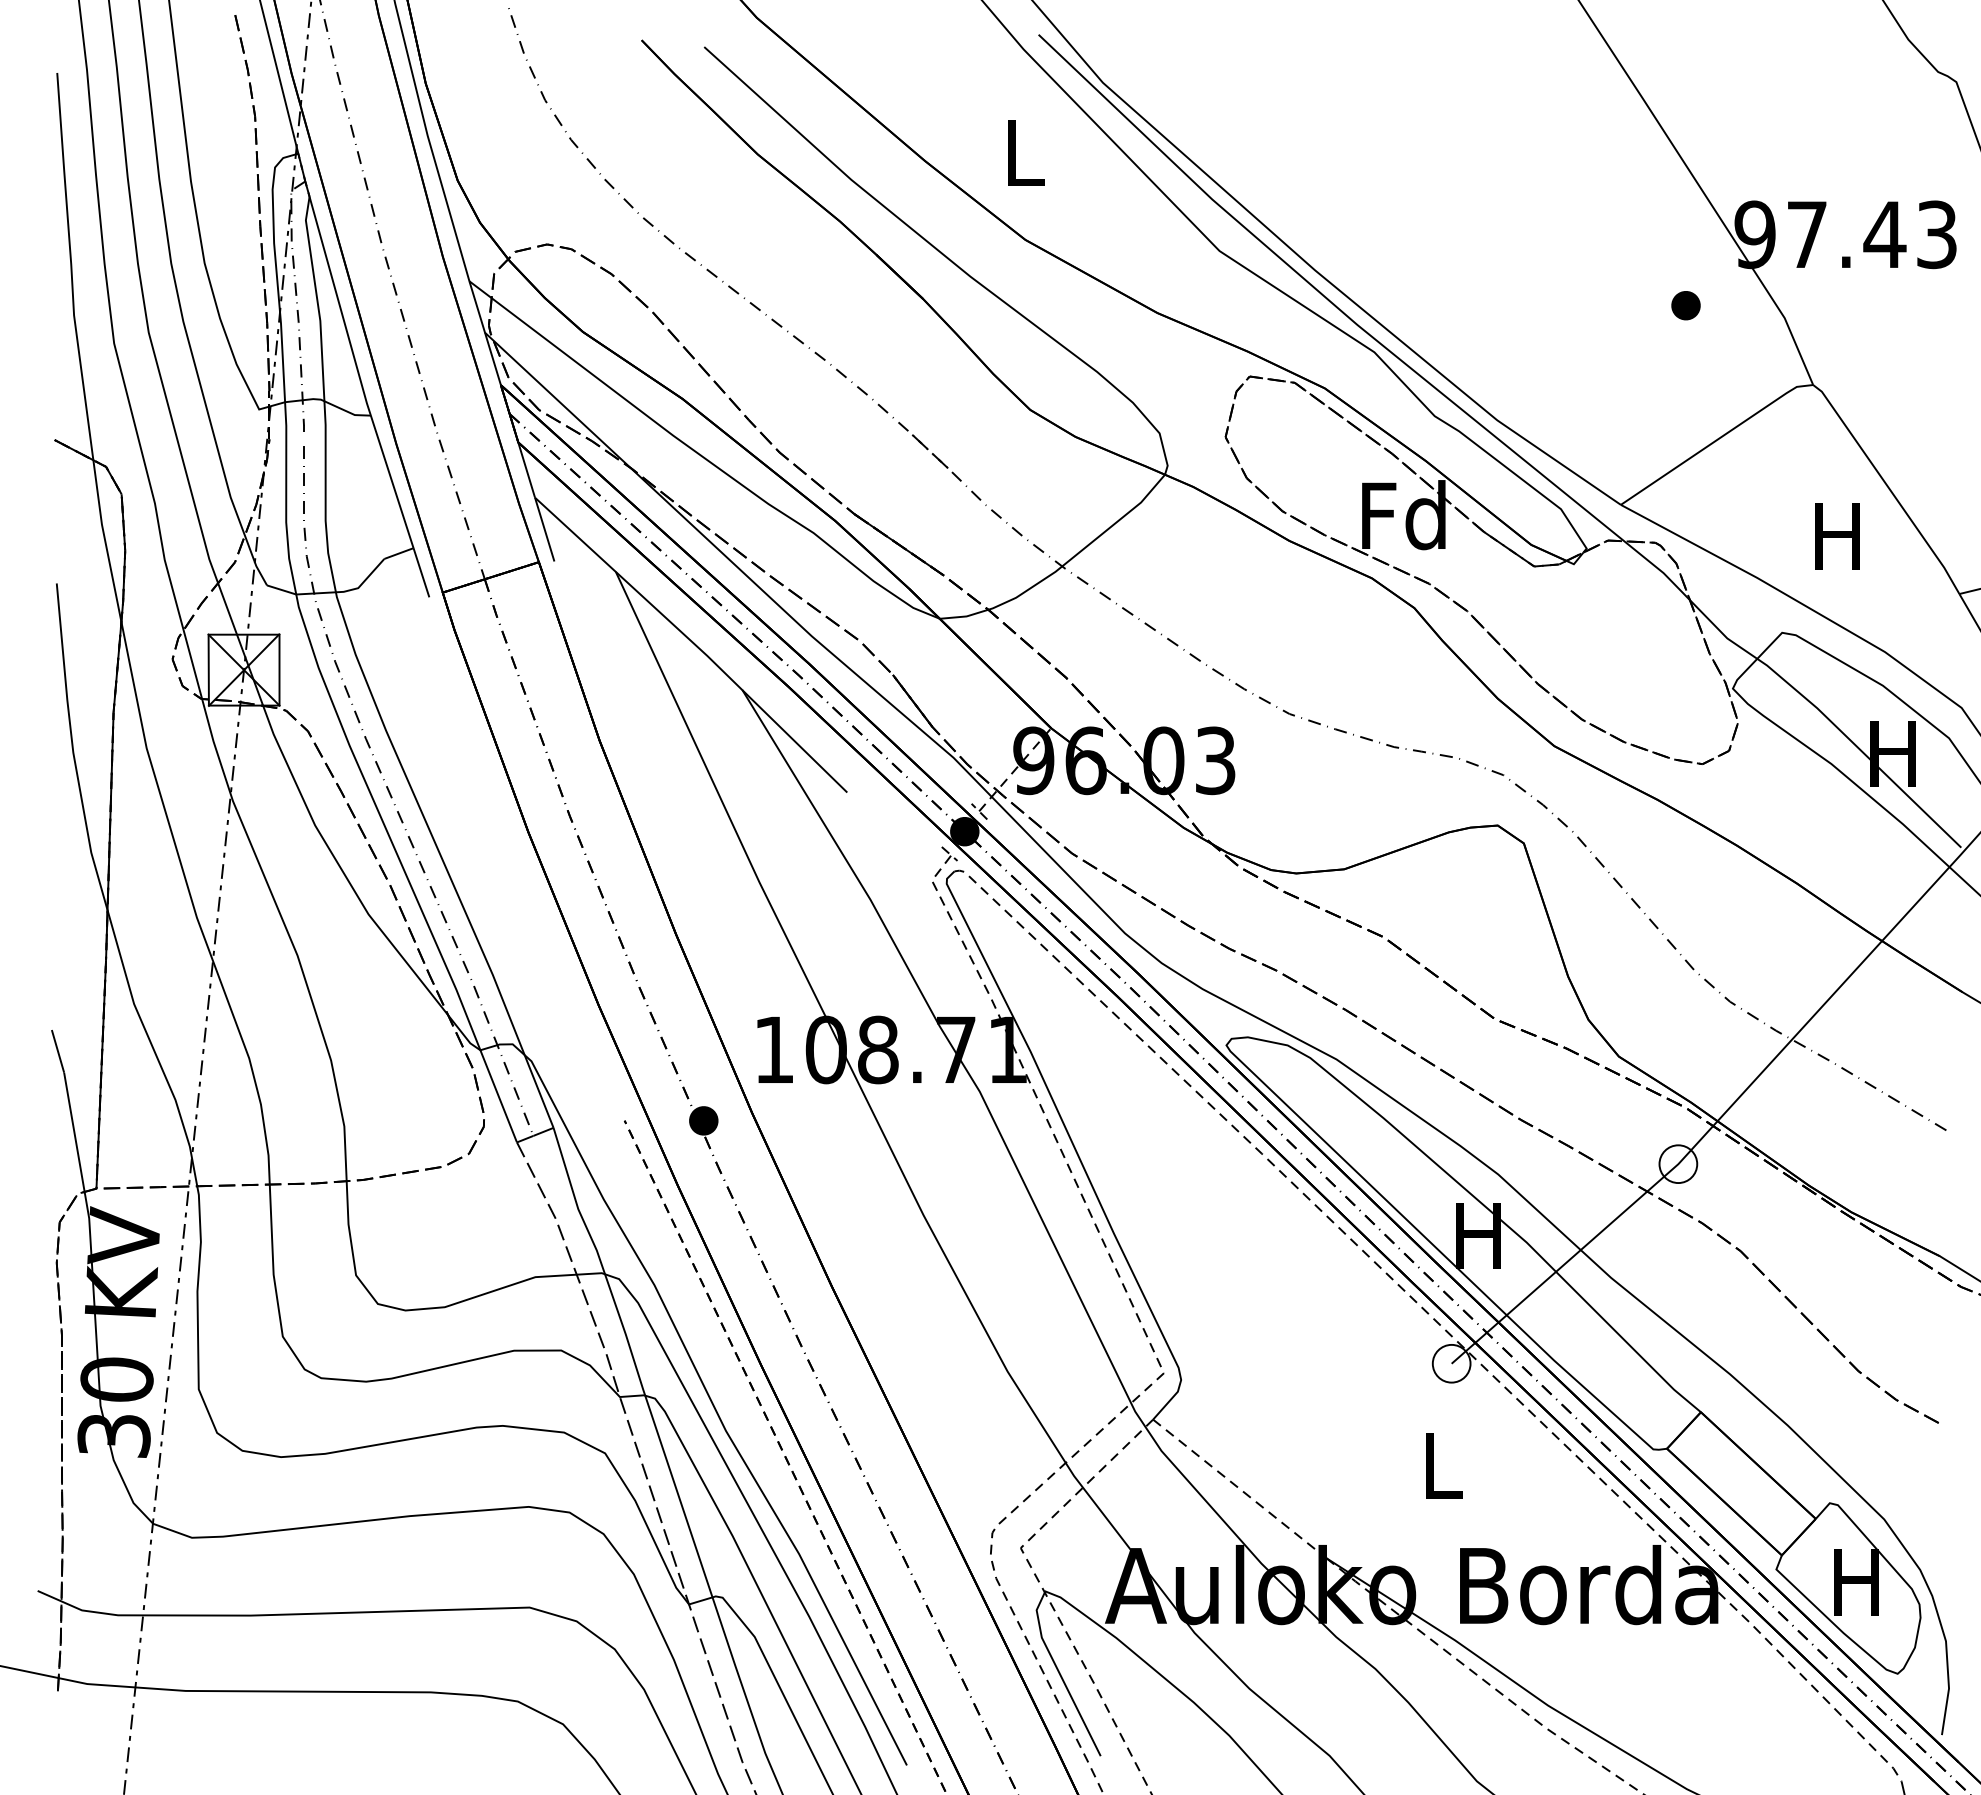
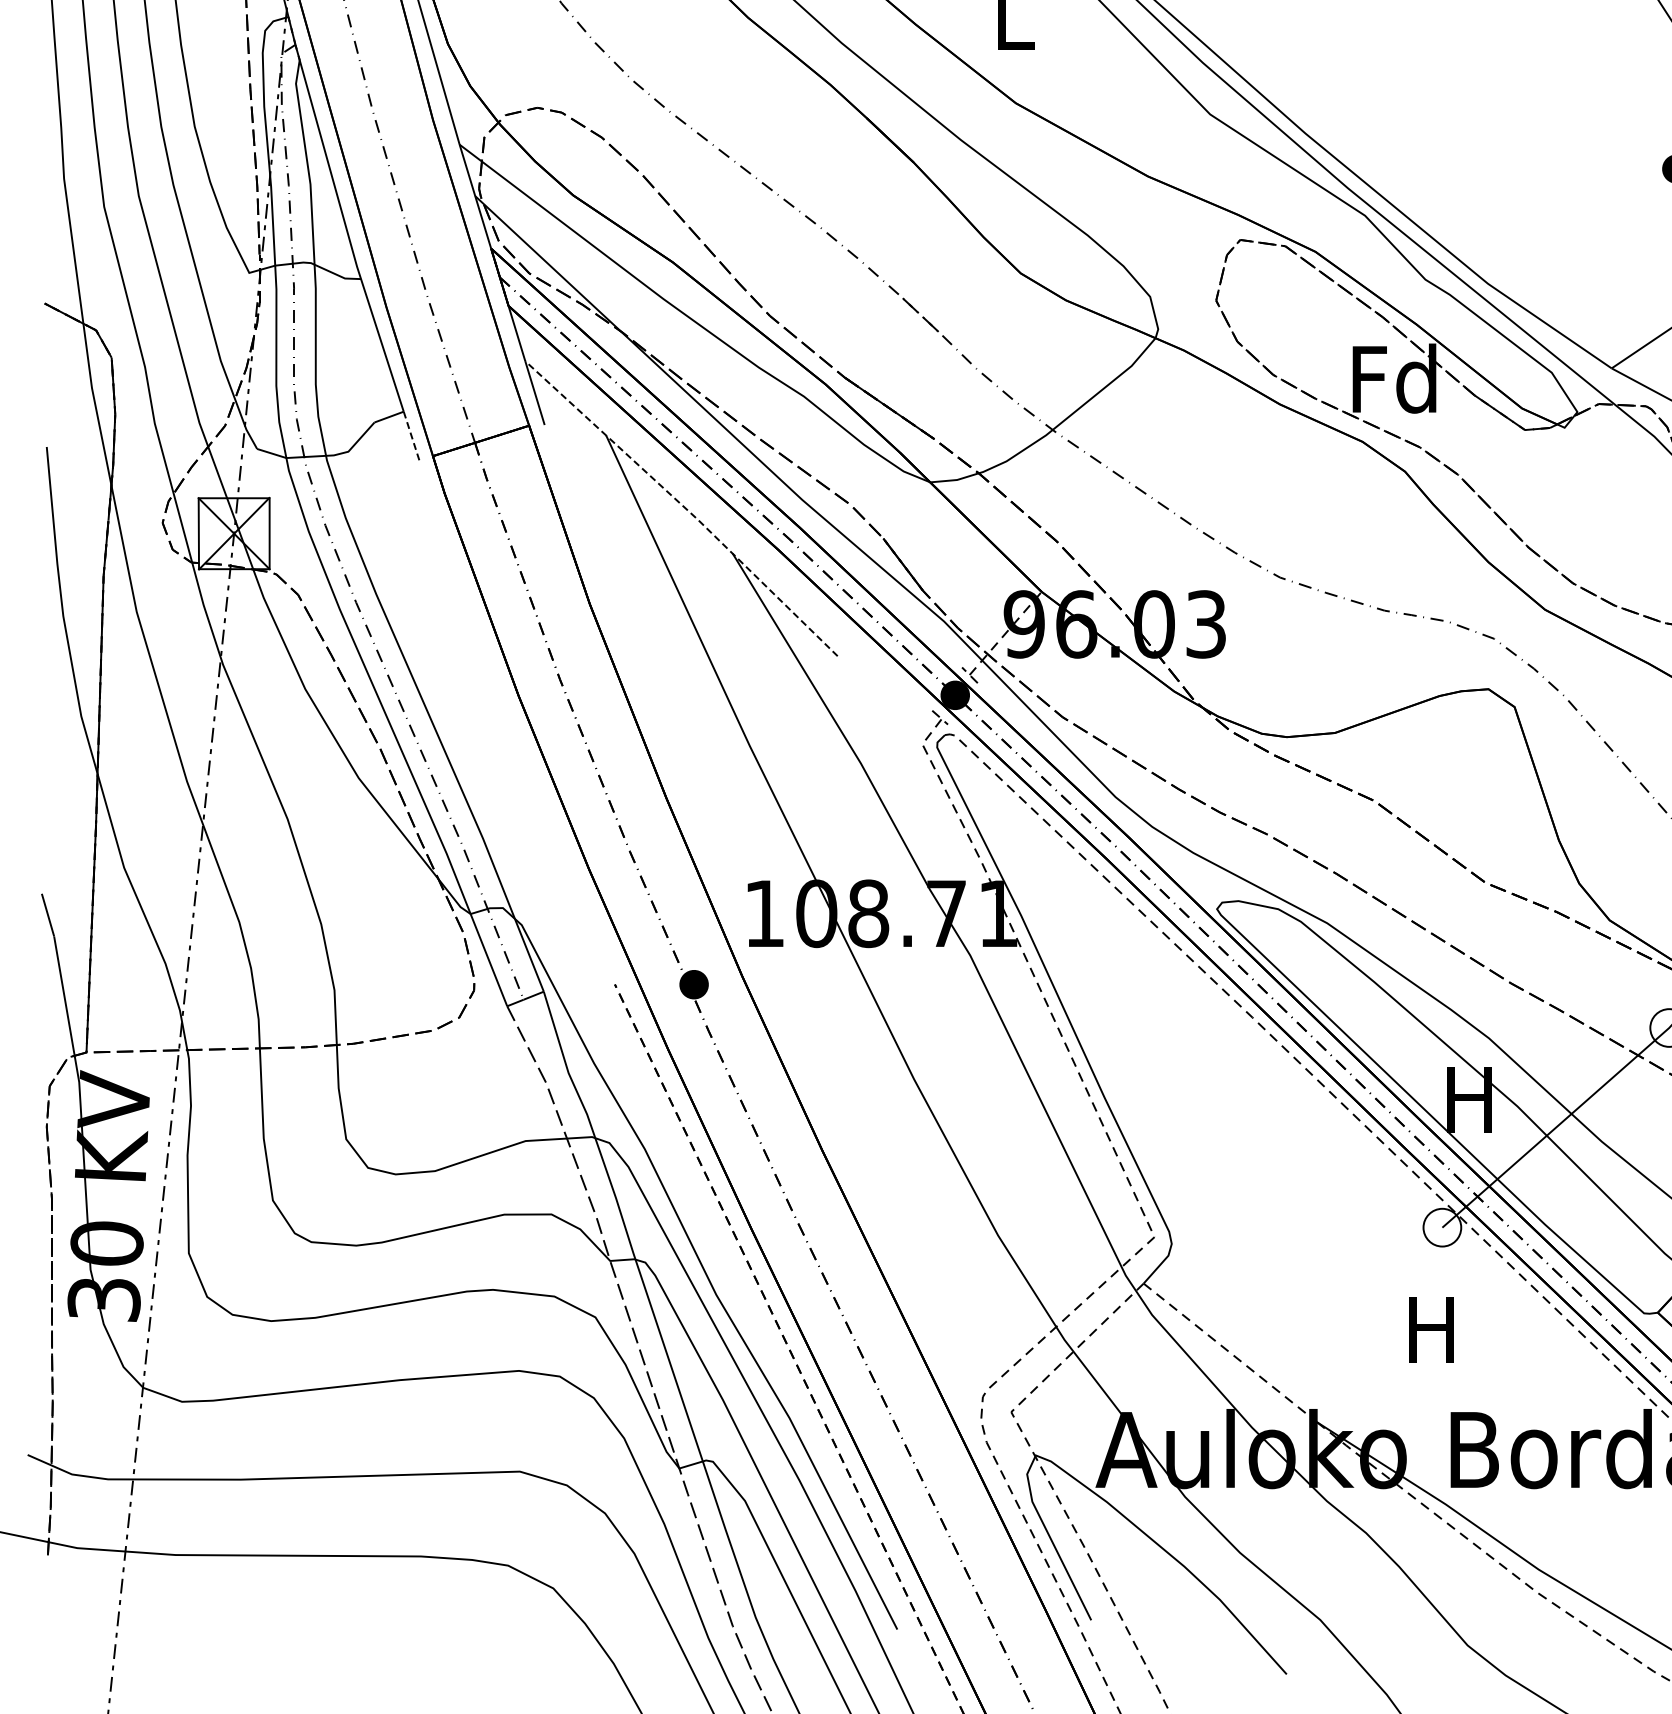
line: (421, 572) -> (411, 436), solid -> dashed
line: (693, 643) -> (683, 507), solid -> dashed
text: (1440, 1465) -> (1431, 1329), L -> H

